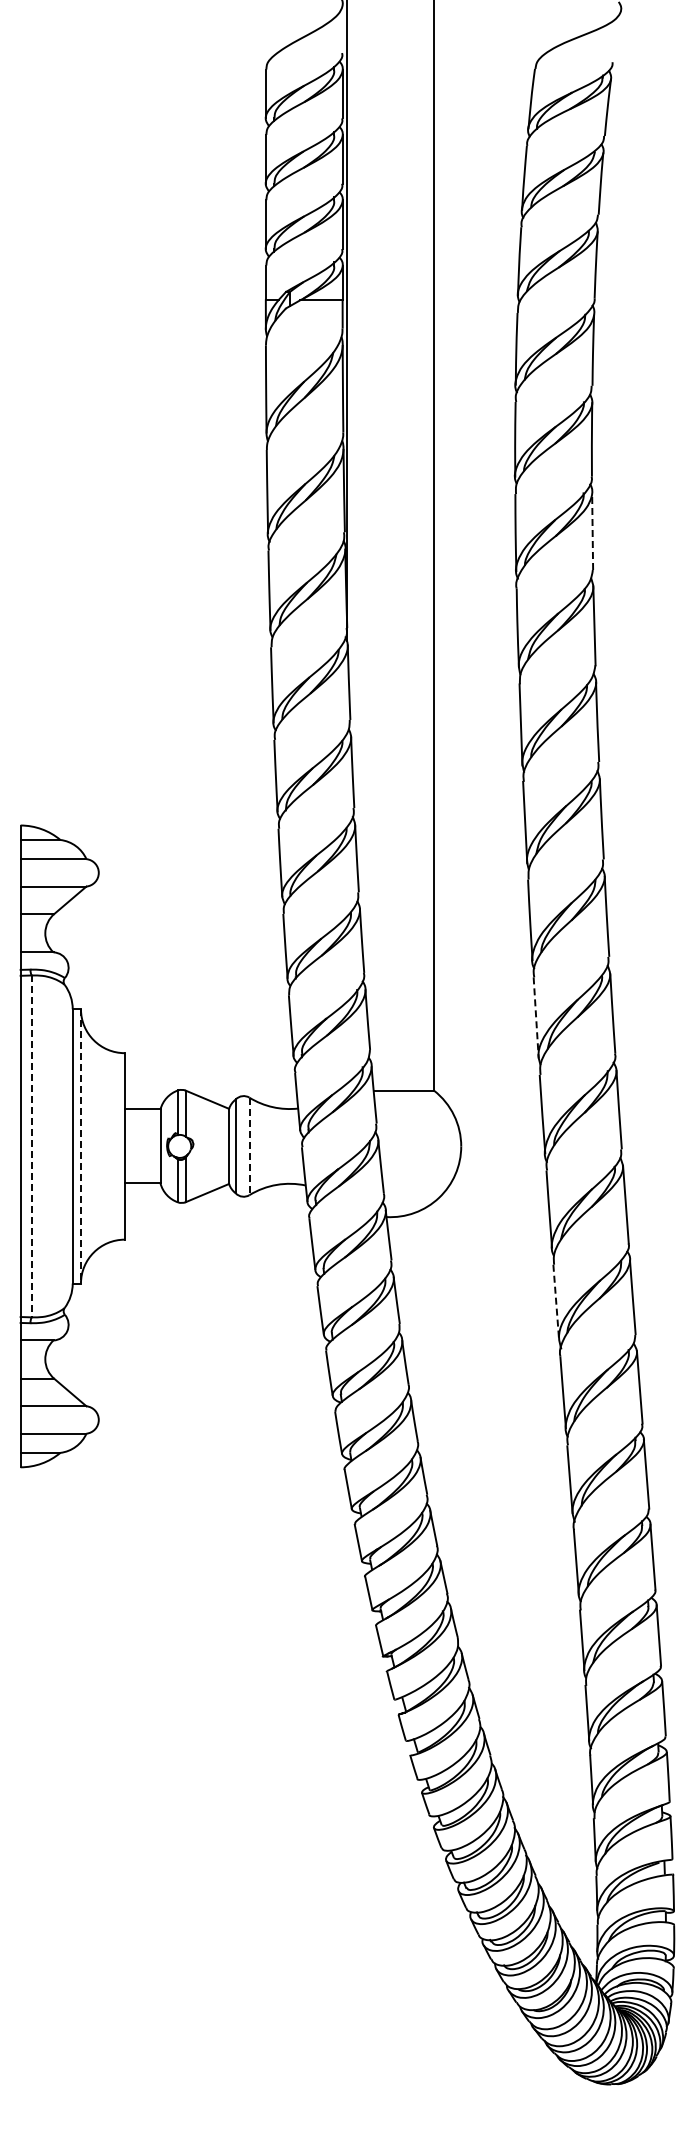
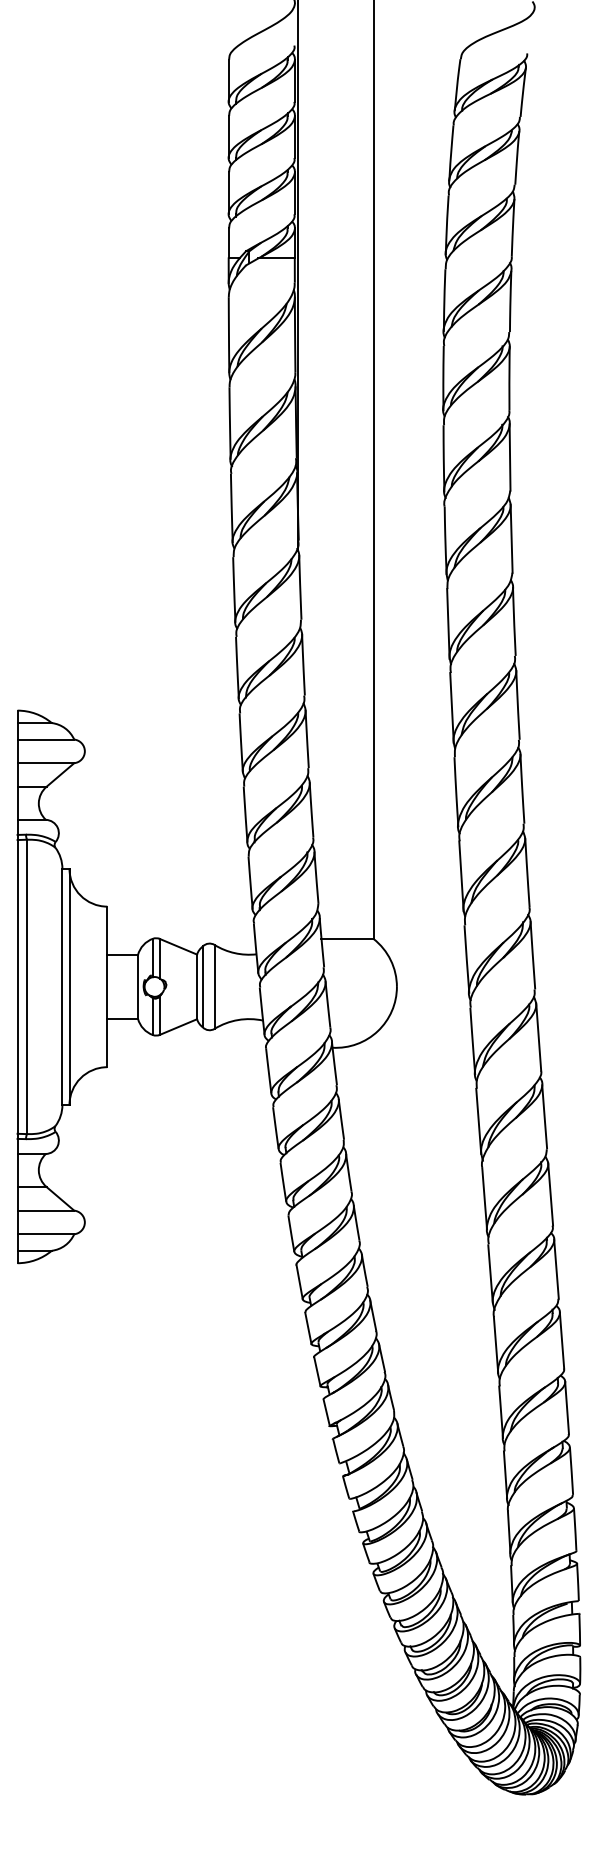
line: (592, 531) -> (509, 457), dashed -> solid
line: (536, 1017) -> (461, 875), dashed -> solid
line: (31, 1146) -> (26, 986), dashed -> solid
line: (80, 1146) -> (69, 986), dashed -> solid
line: (249, 1146) -> (214, 986), dashed -> solid
line: (556, 1302) -> (478, 1121), dashed -> solid

